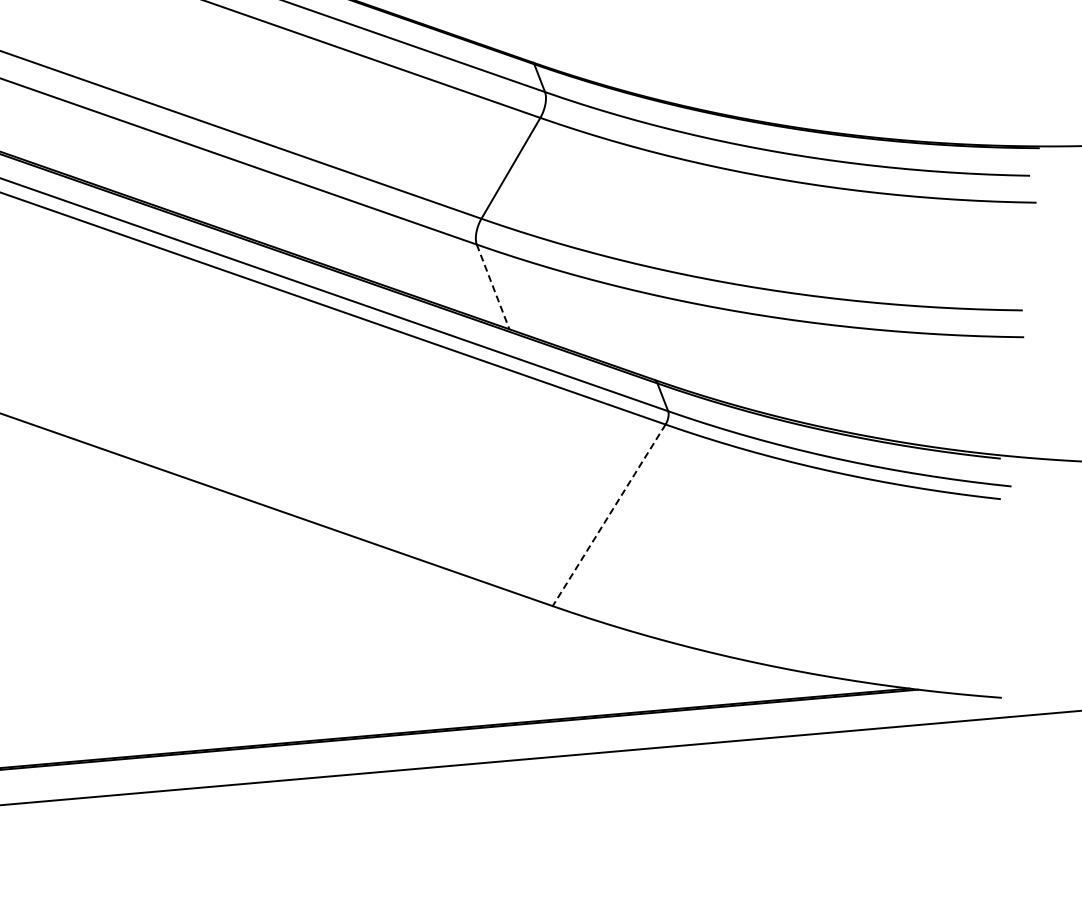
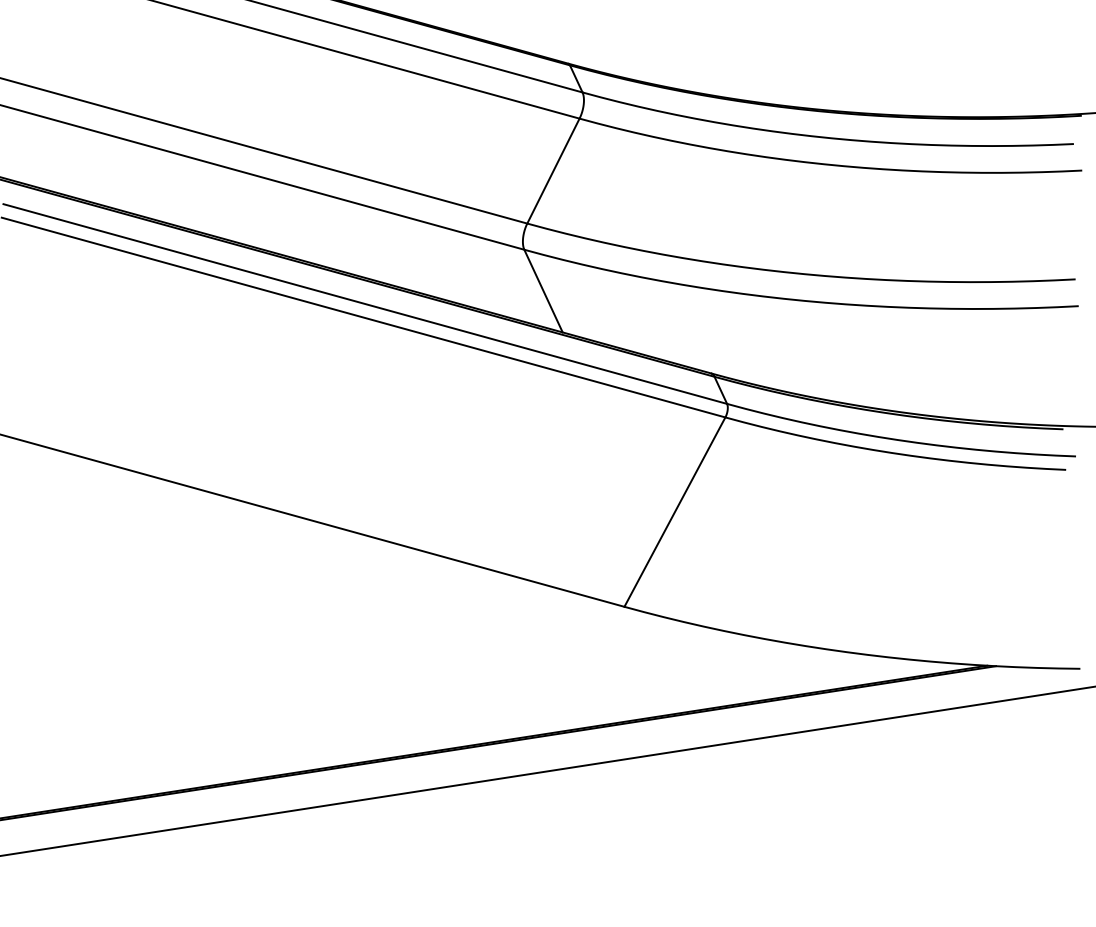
line: (493, 287) -> (543, 291), dashed -> solid
line: (608, 515) -> (674, 512), dashed -> solid

